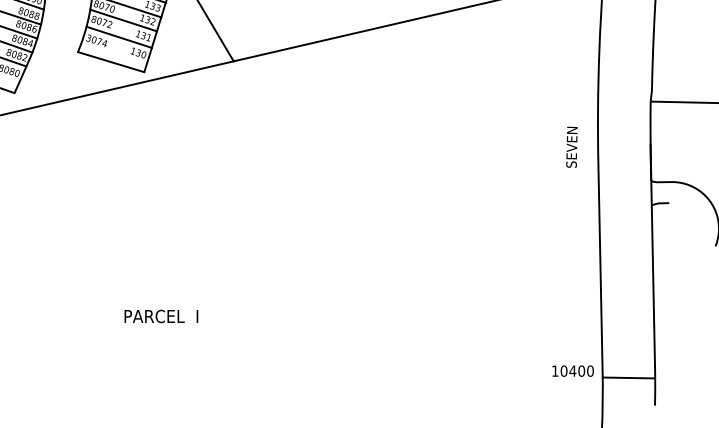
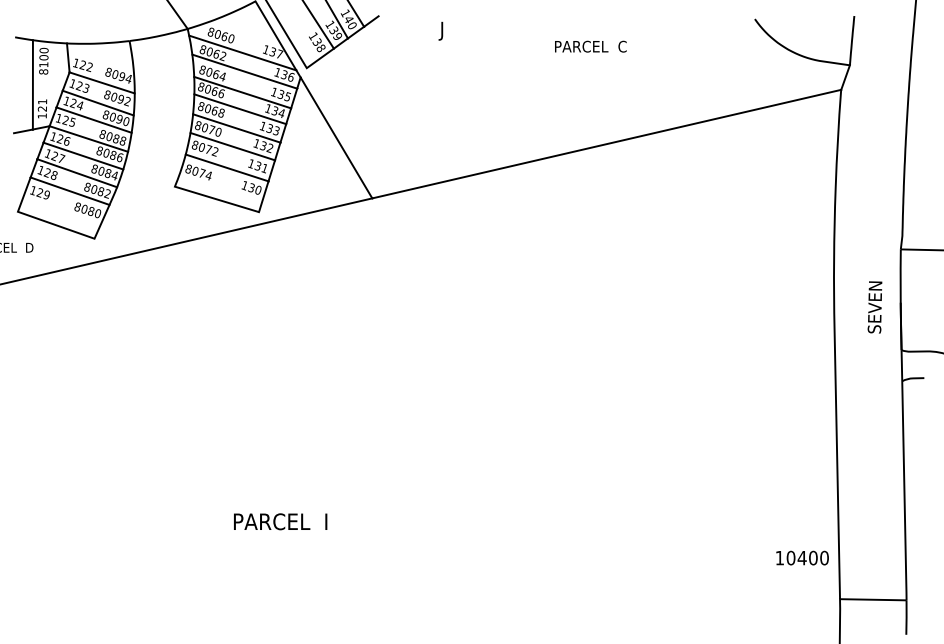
text: (88, 37) -> (188, 168), 3074 -> 8074
text: (571, 147) -> (874, 307), moved
text: (573, 370) -> (802, 557), moved

